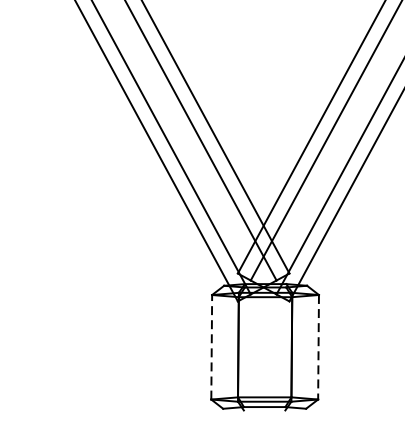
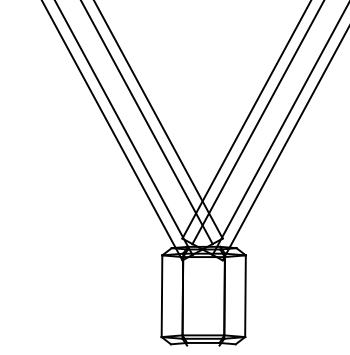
line: (212, 347) -> (162, 296), dashed -> solid
line: (318, 347) -> (245, 296), dashed -> solid

